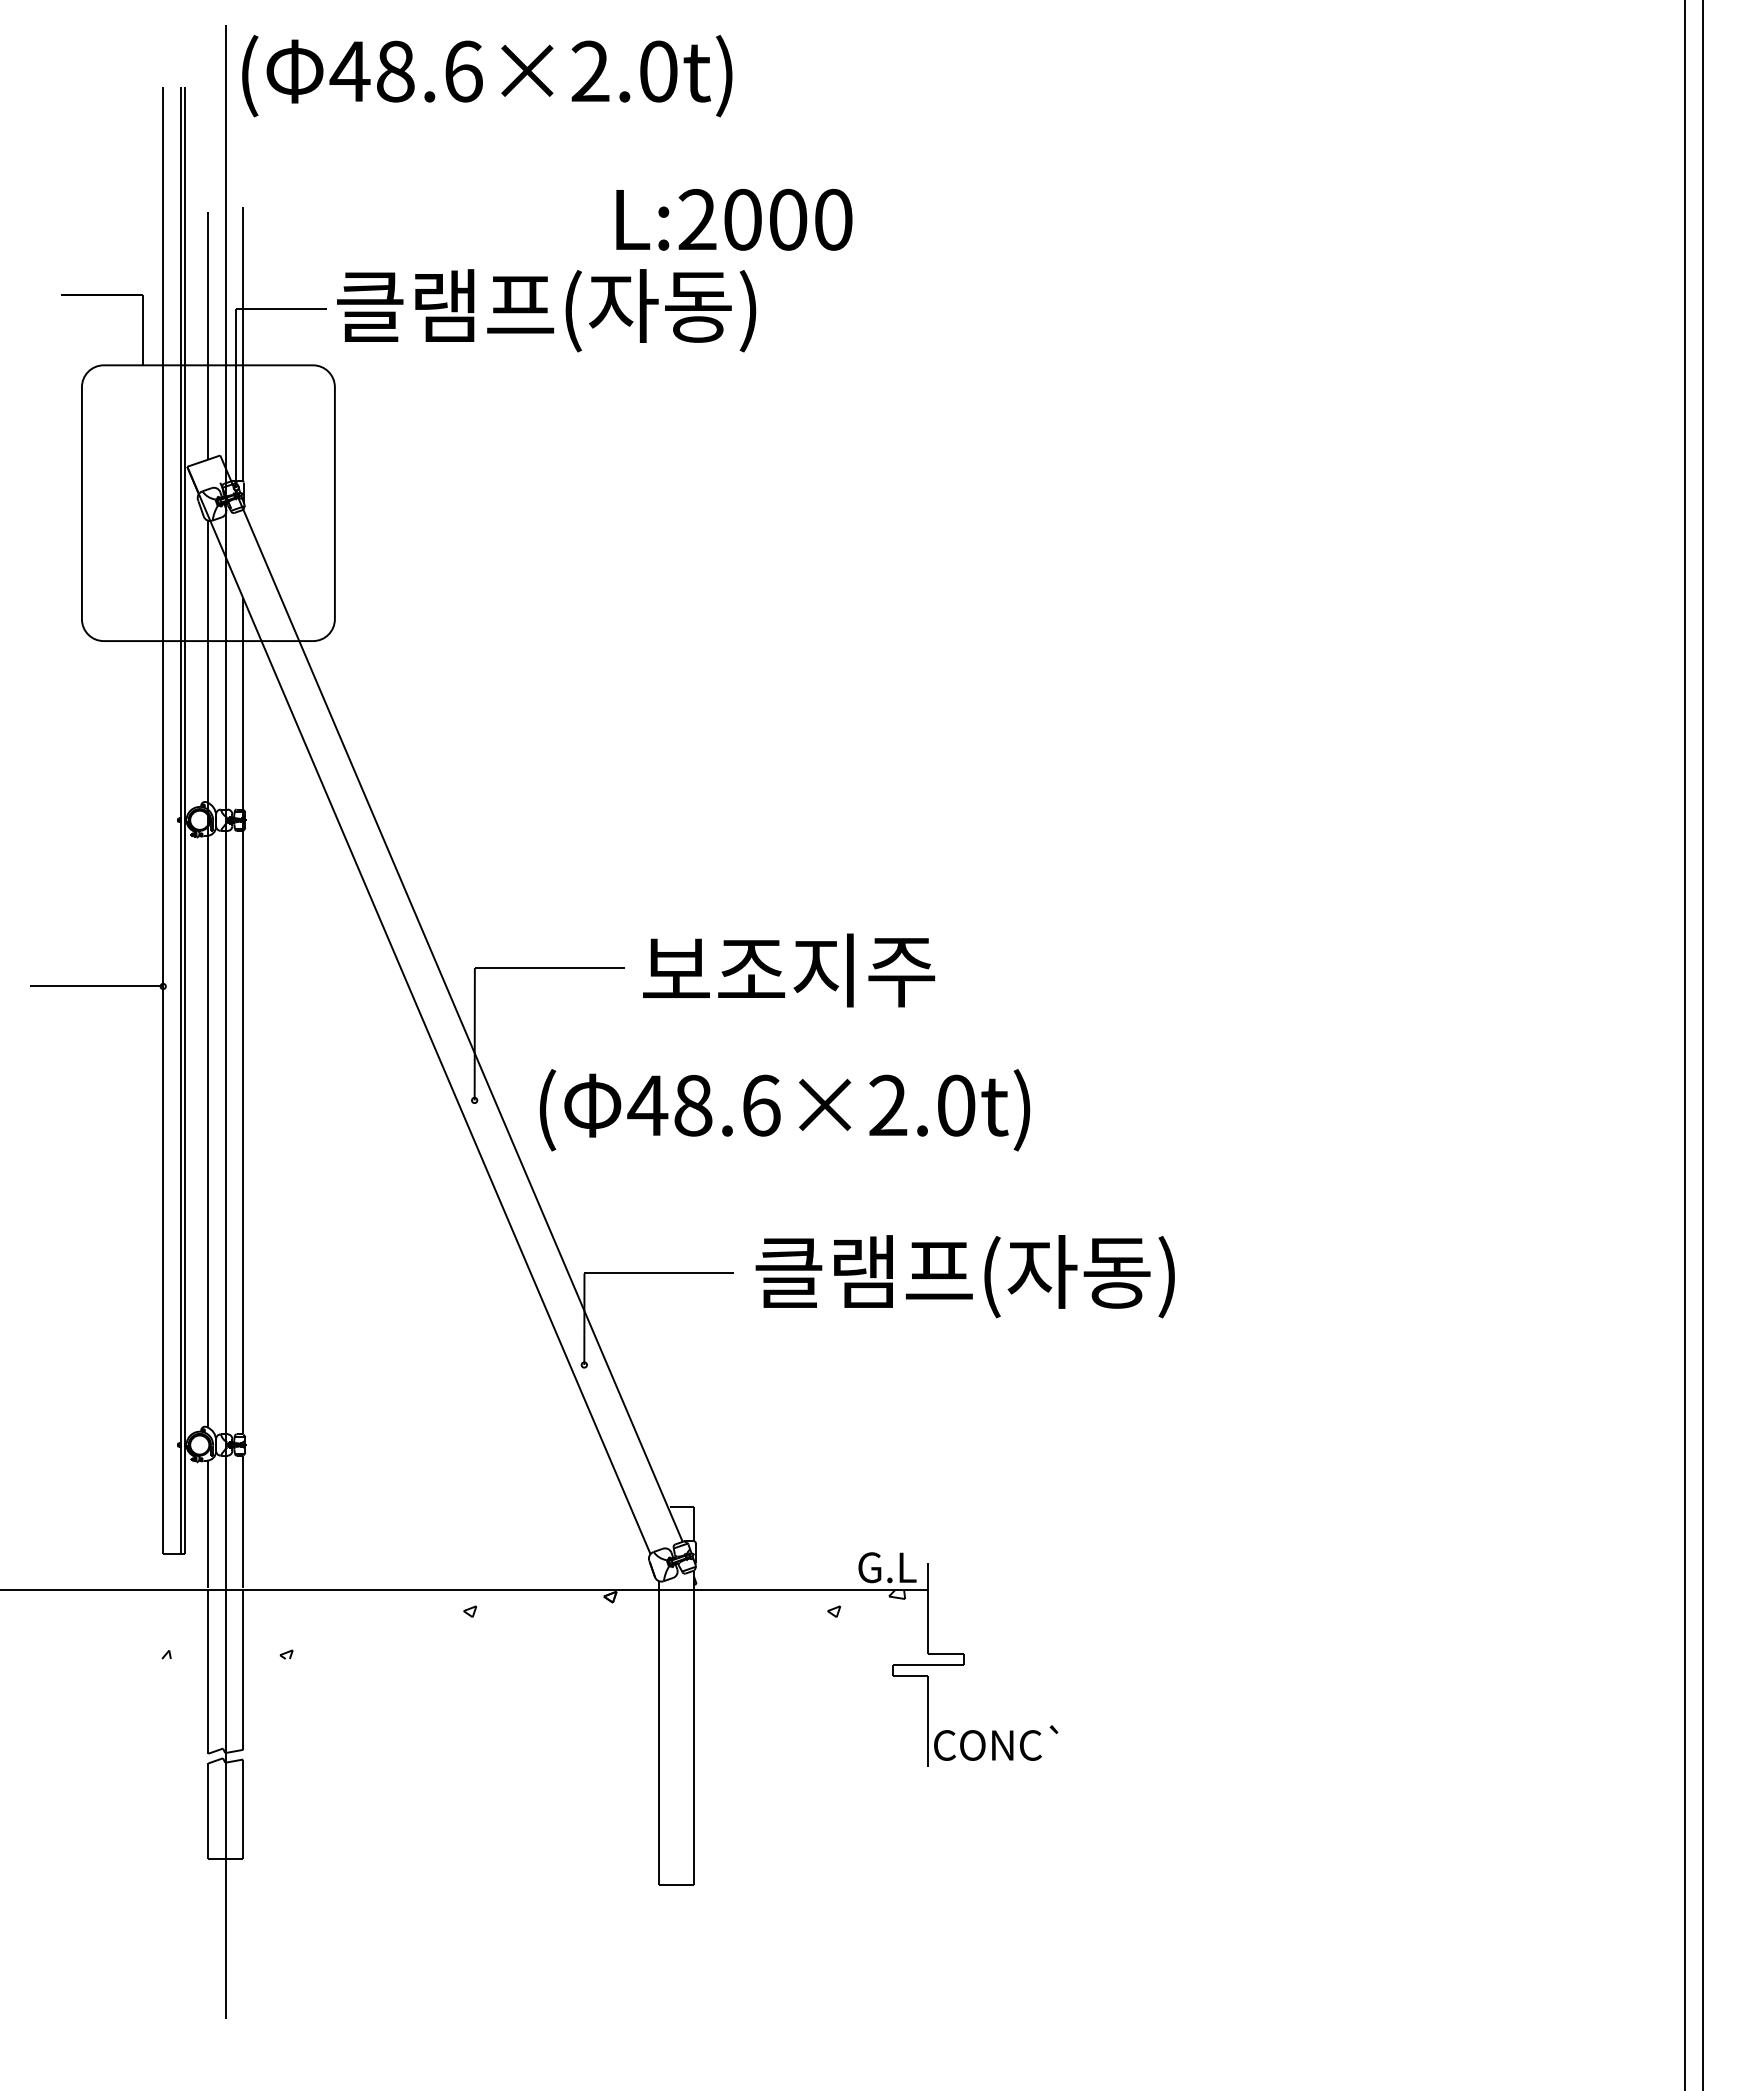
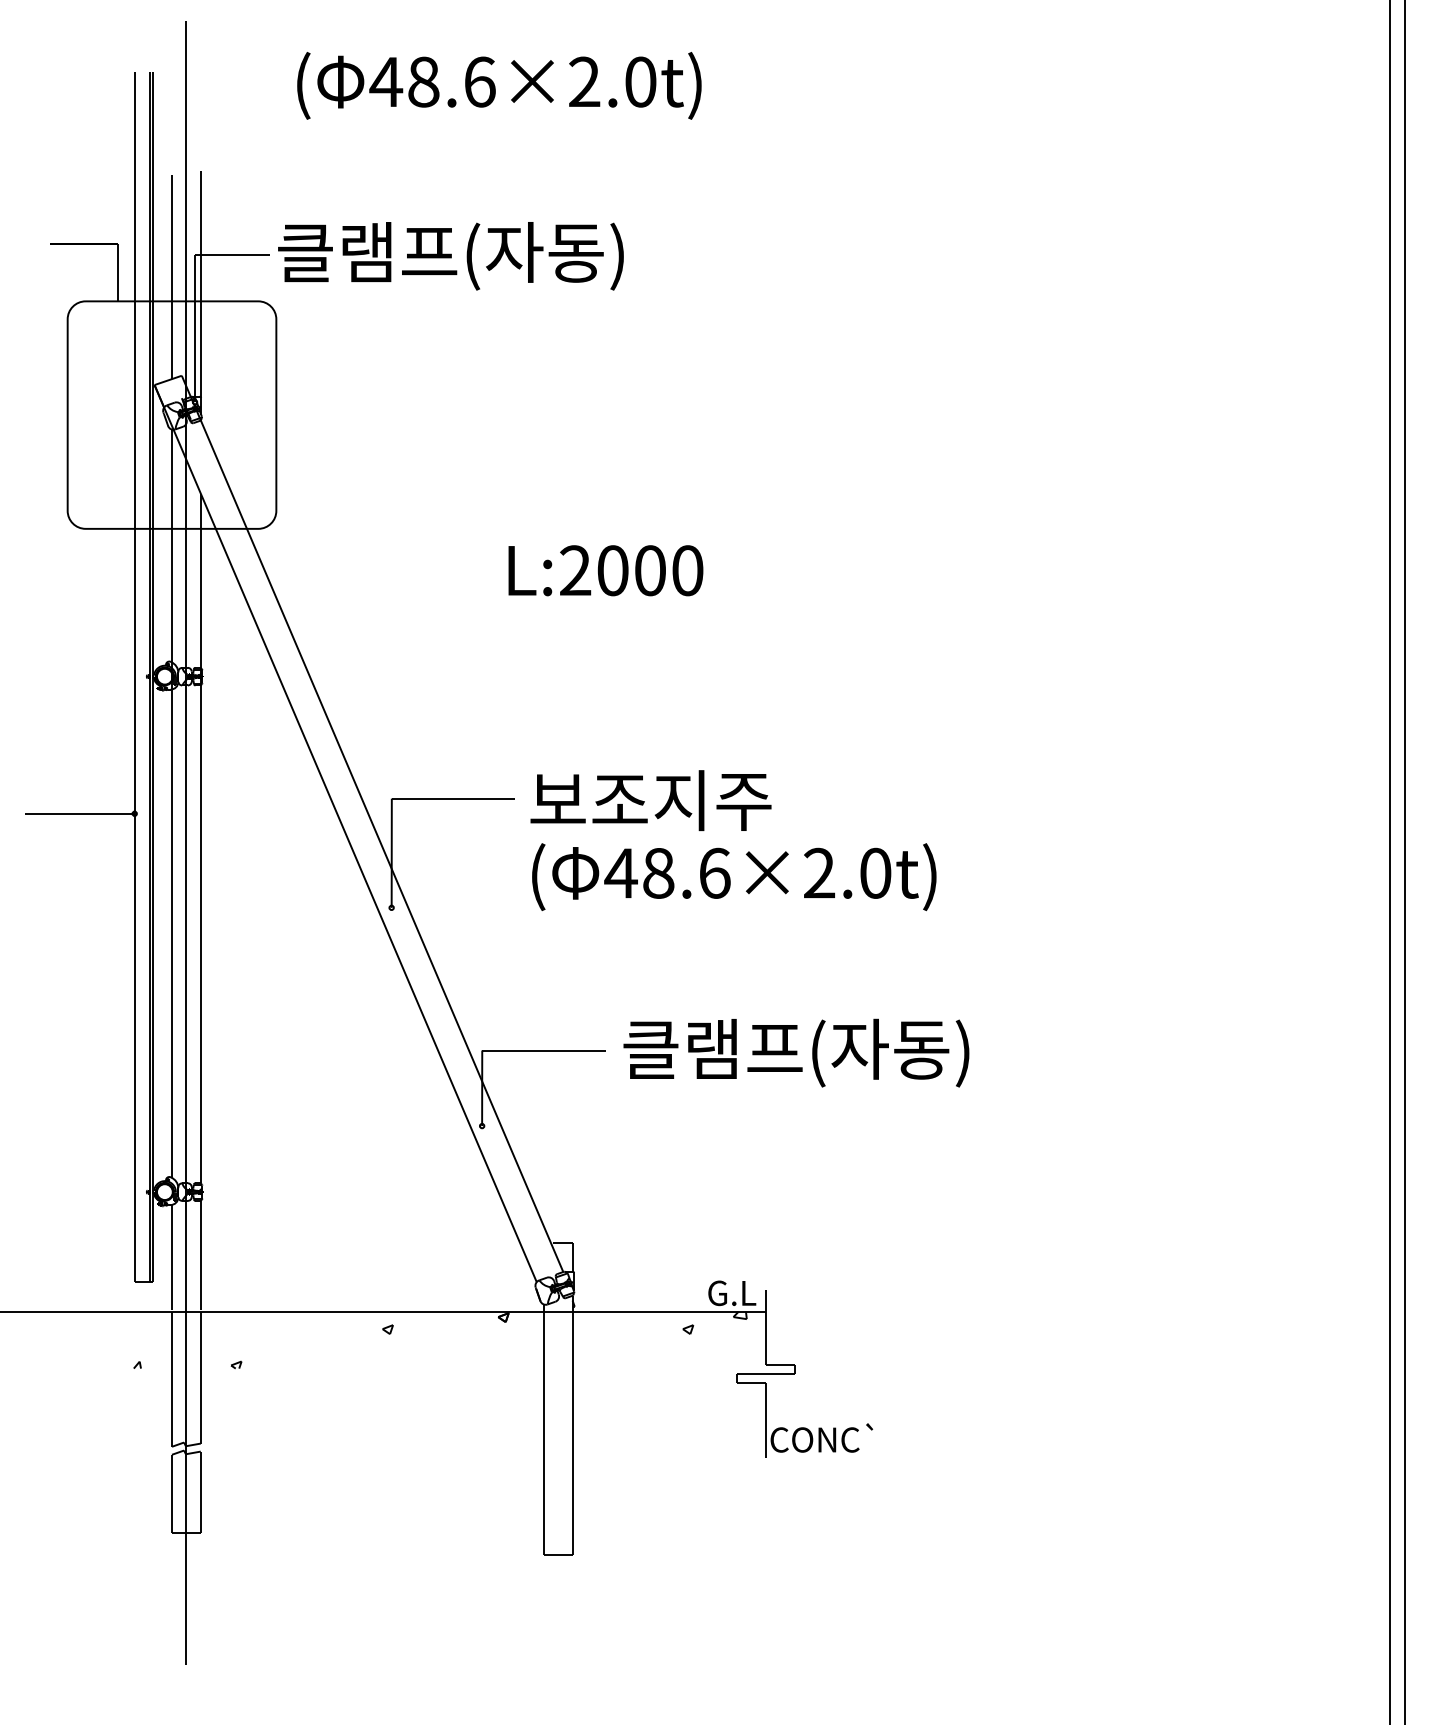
text: (487, 76) -> (499, 86), moved
text: (734, 219) -> (606, 570), moved
text: (785, 1110) -> (734, 877), moved

